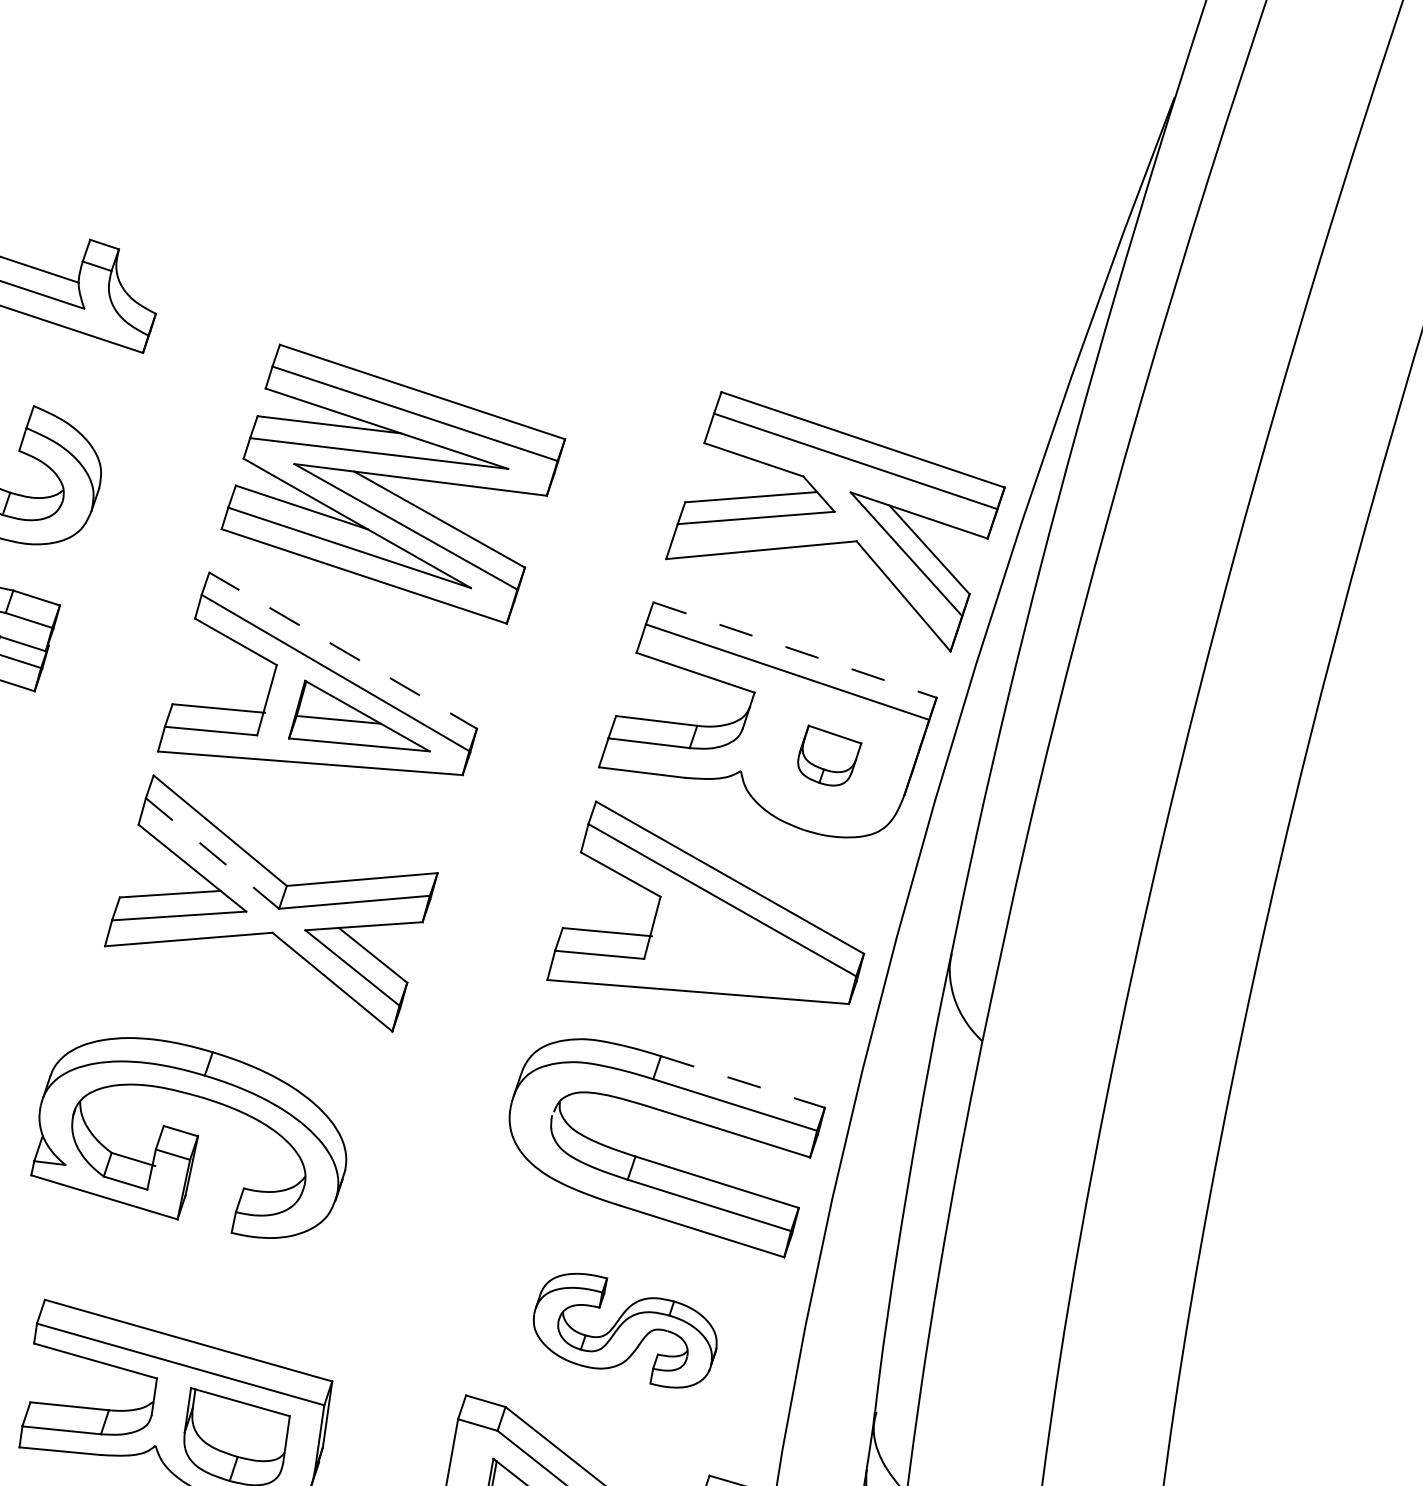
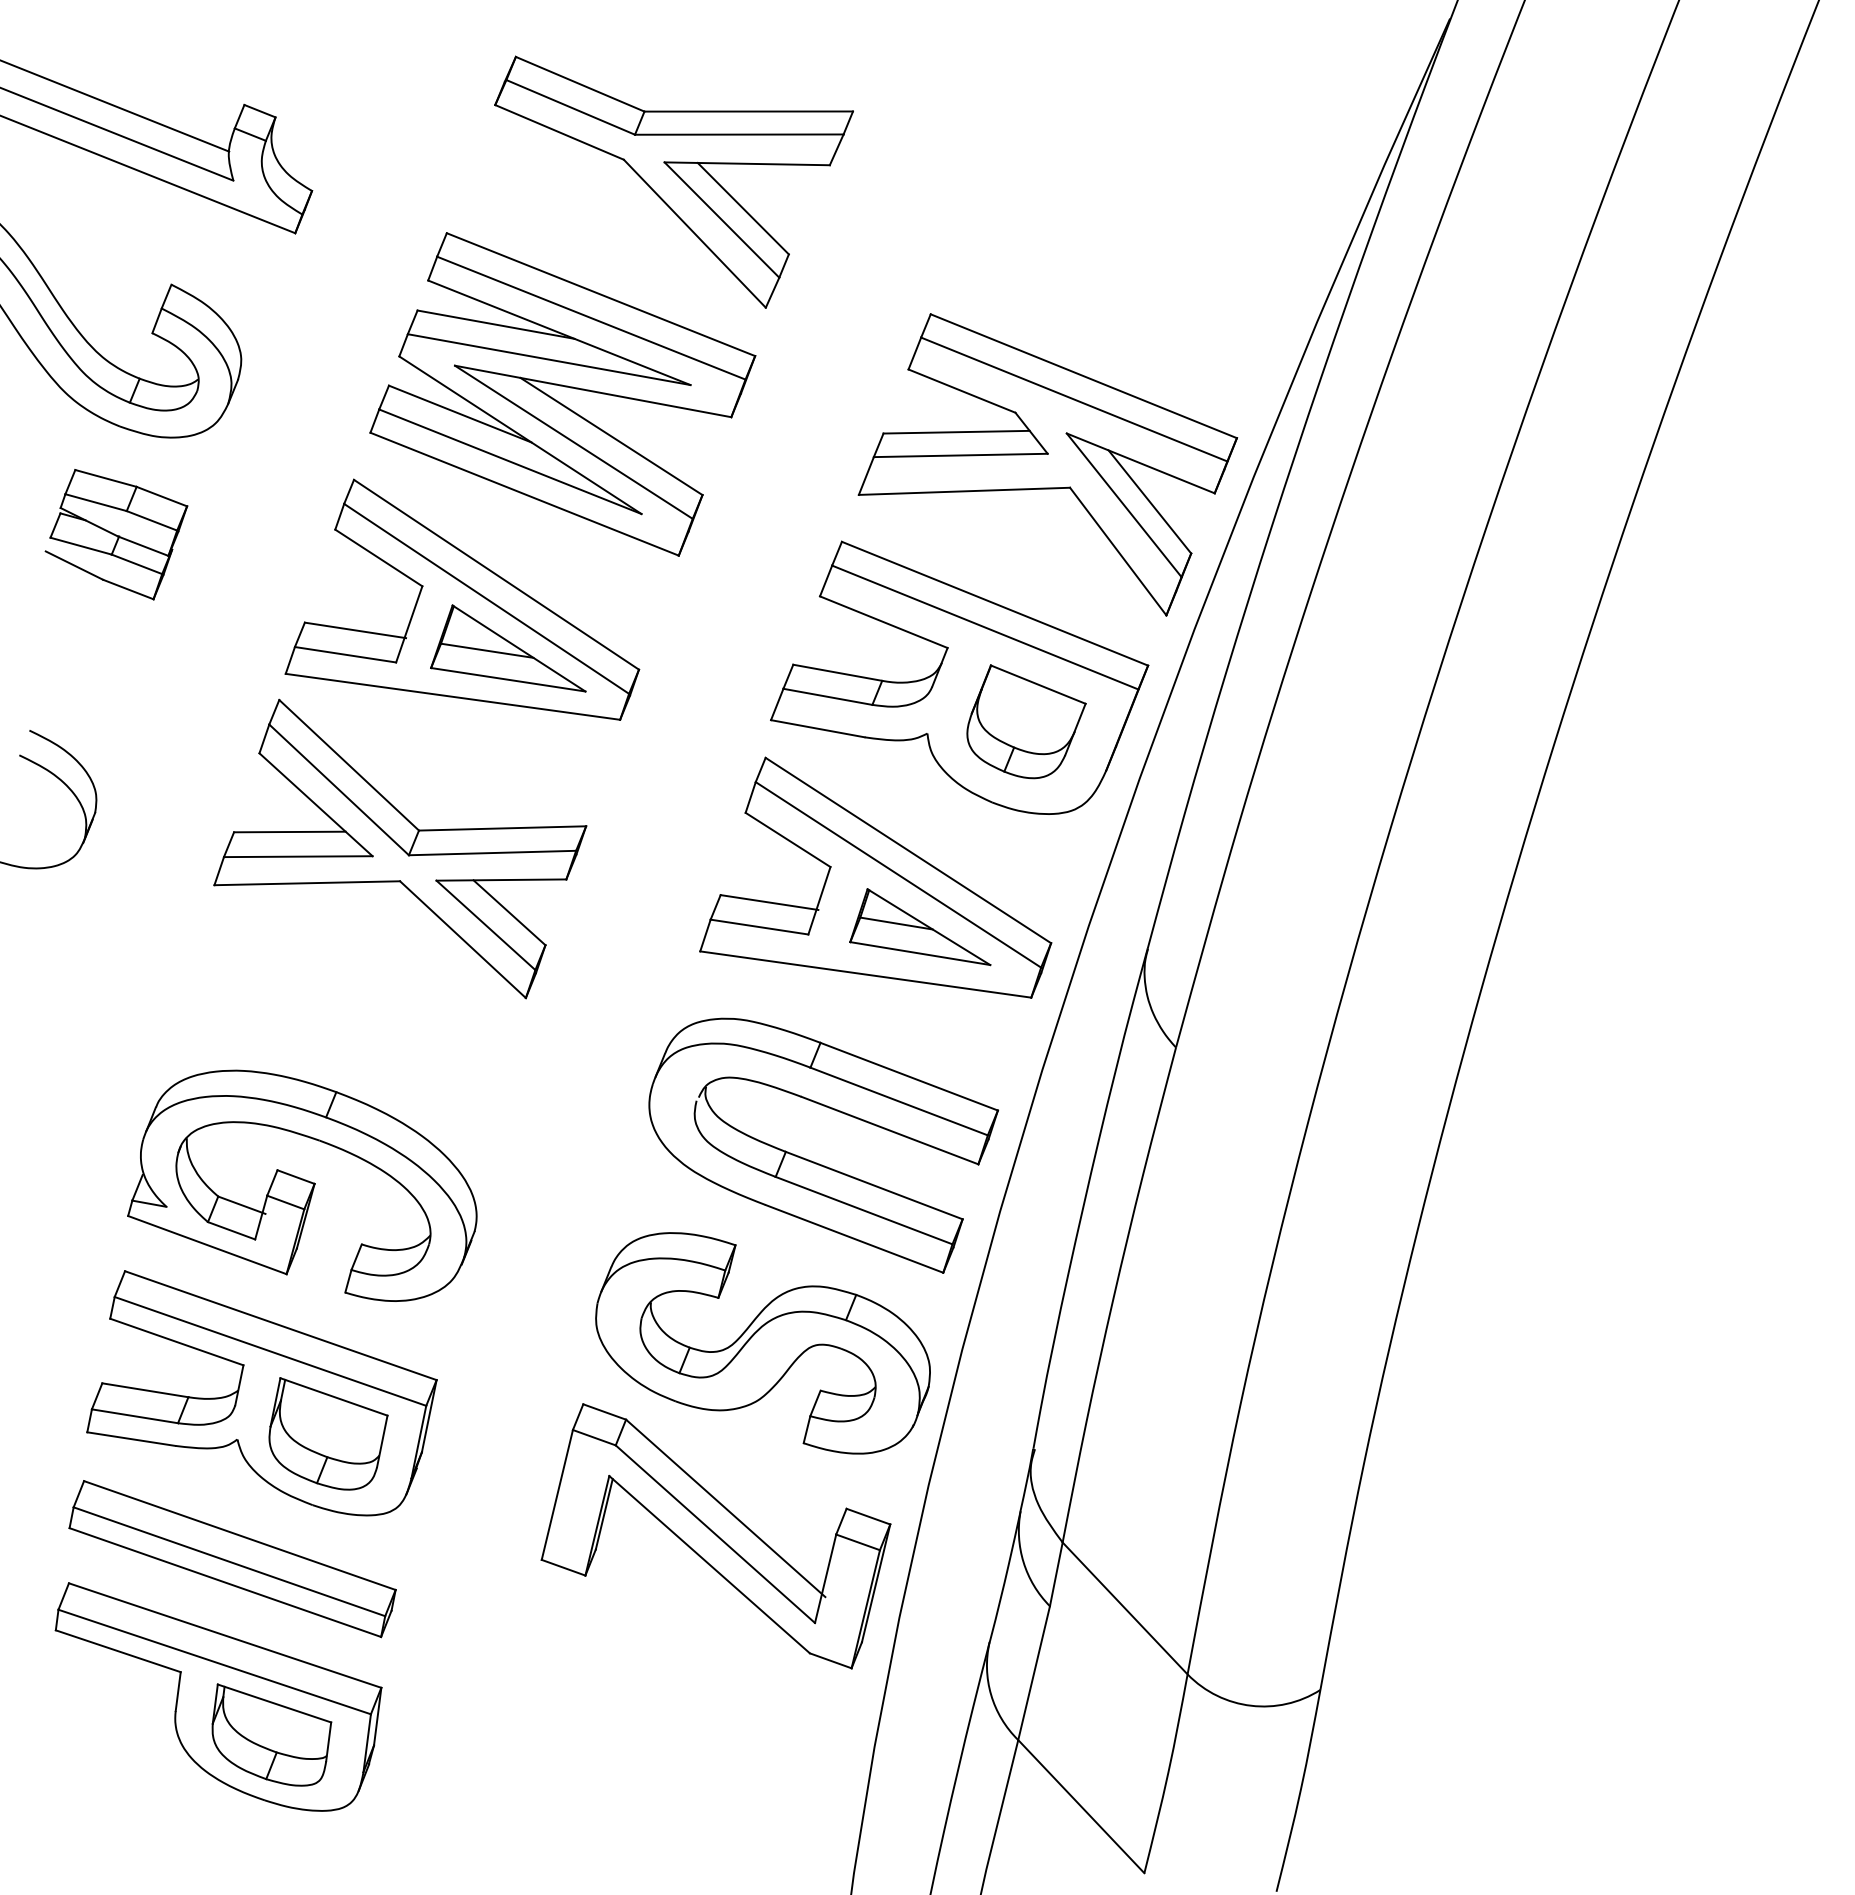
part: (481, 285) -> (673, 181), added
line: (795, 649) -> (995, 603), dashed -> solid
line: (343, 651) -> (496, 575), dashed -> solid
part: (829, 754) -> (1026, 721), size x1.67
line: (212, 853) -> (339, 789), dashed -> solid
part: (745, 946) -> (920, 927), added
line: (743, 1081) -> (909, 1076), dashed -> solid
part: (187, 1138) -> (302, 1185), moved
part: (624, 1330) -> (762, 1343), size x1.67

